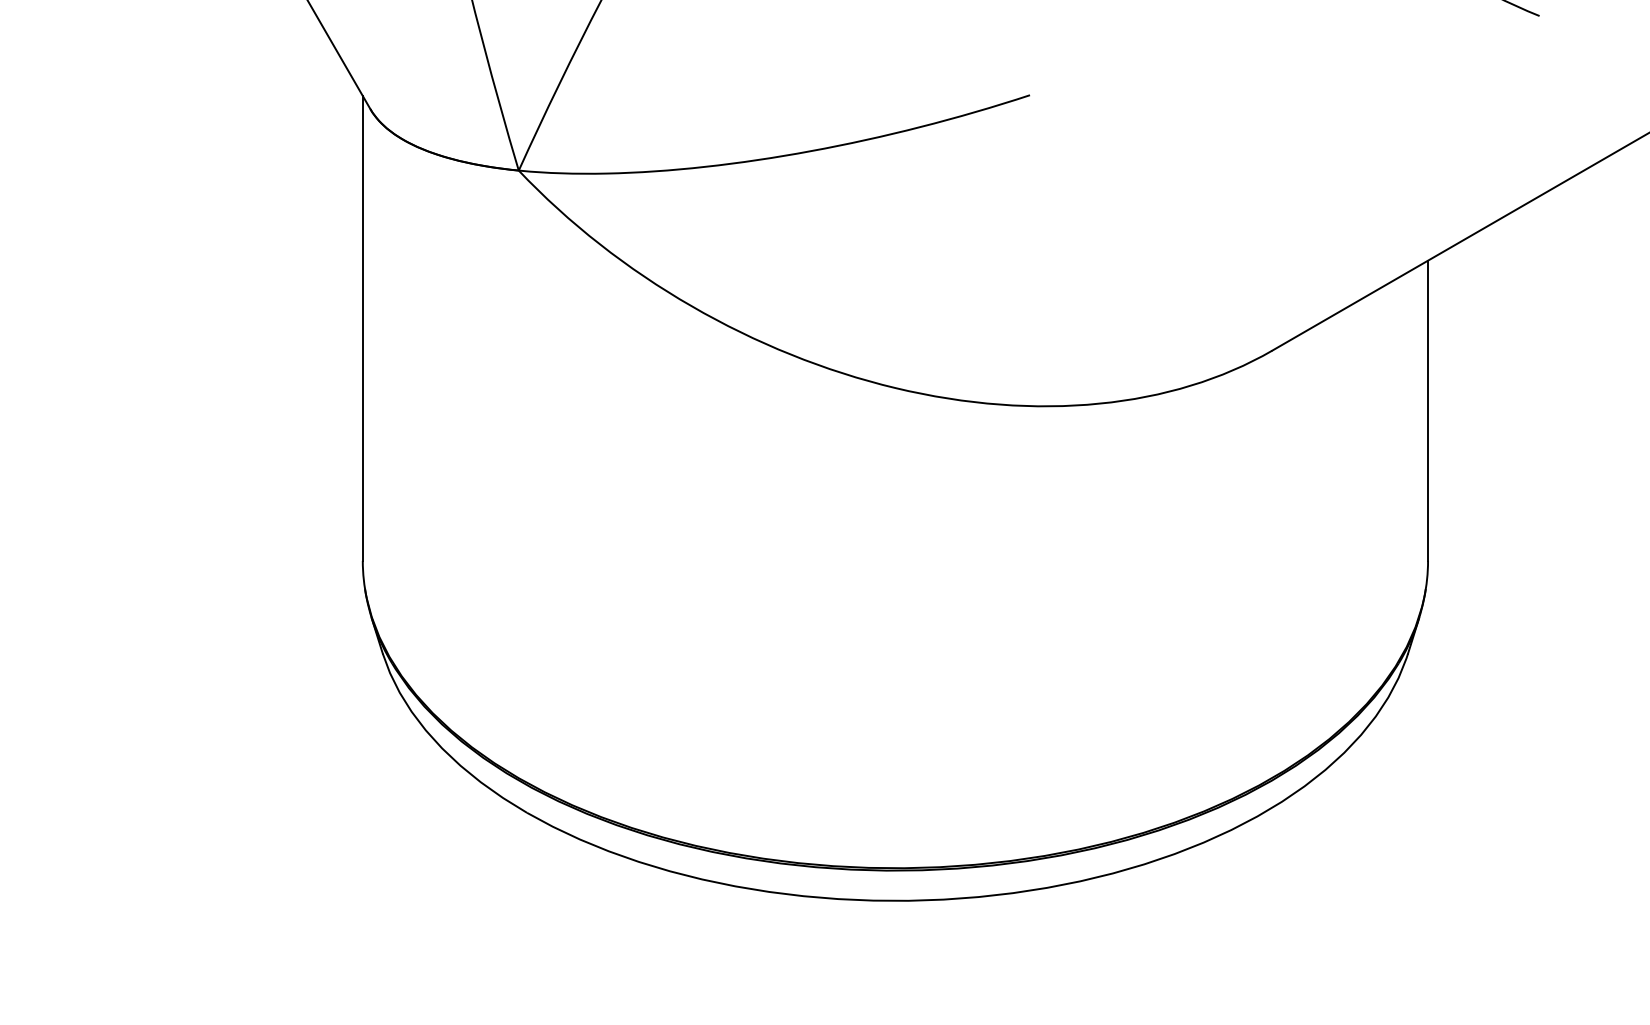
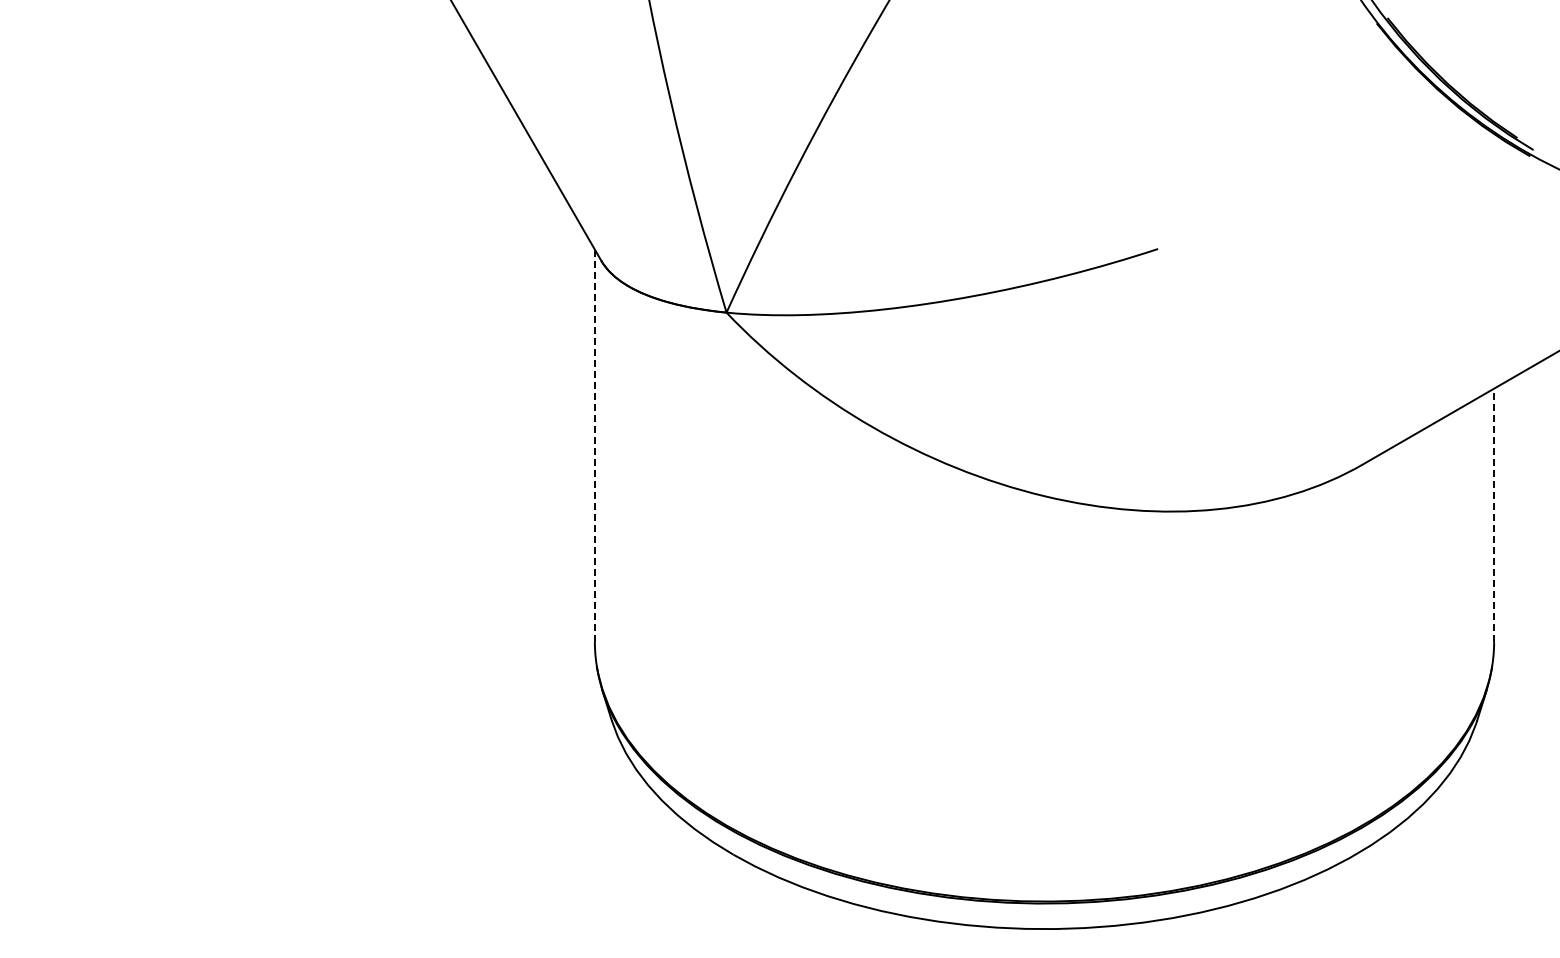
line: (362, 329) -> (594, 446), solid -> dashed
line: (1428, 410) -> (1494, 515), solid -> dashed

